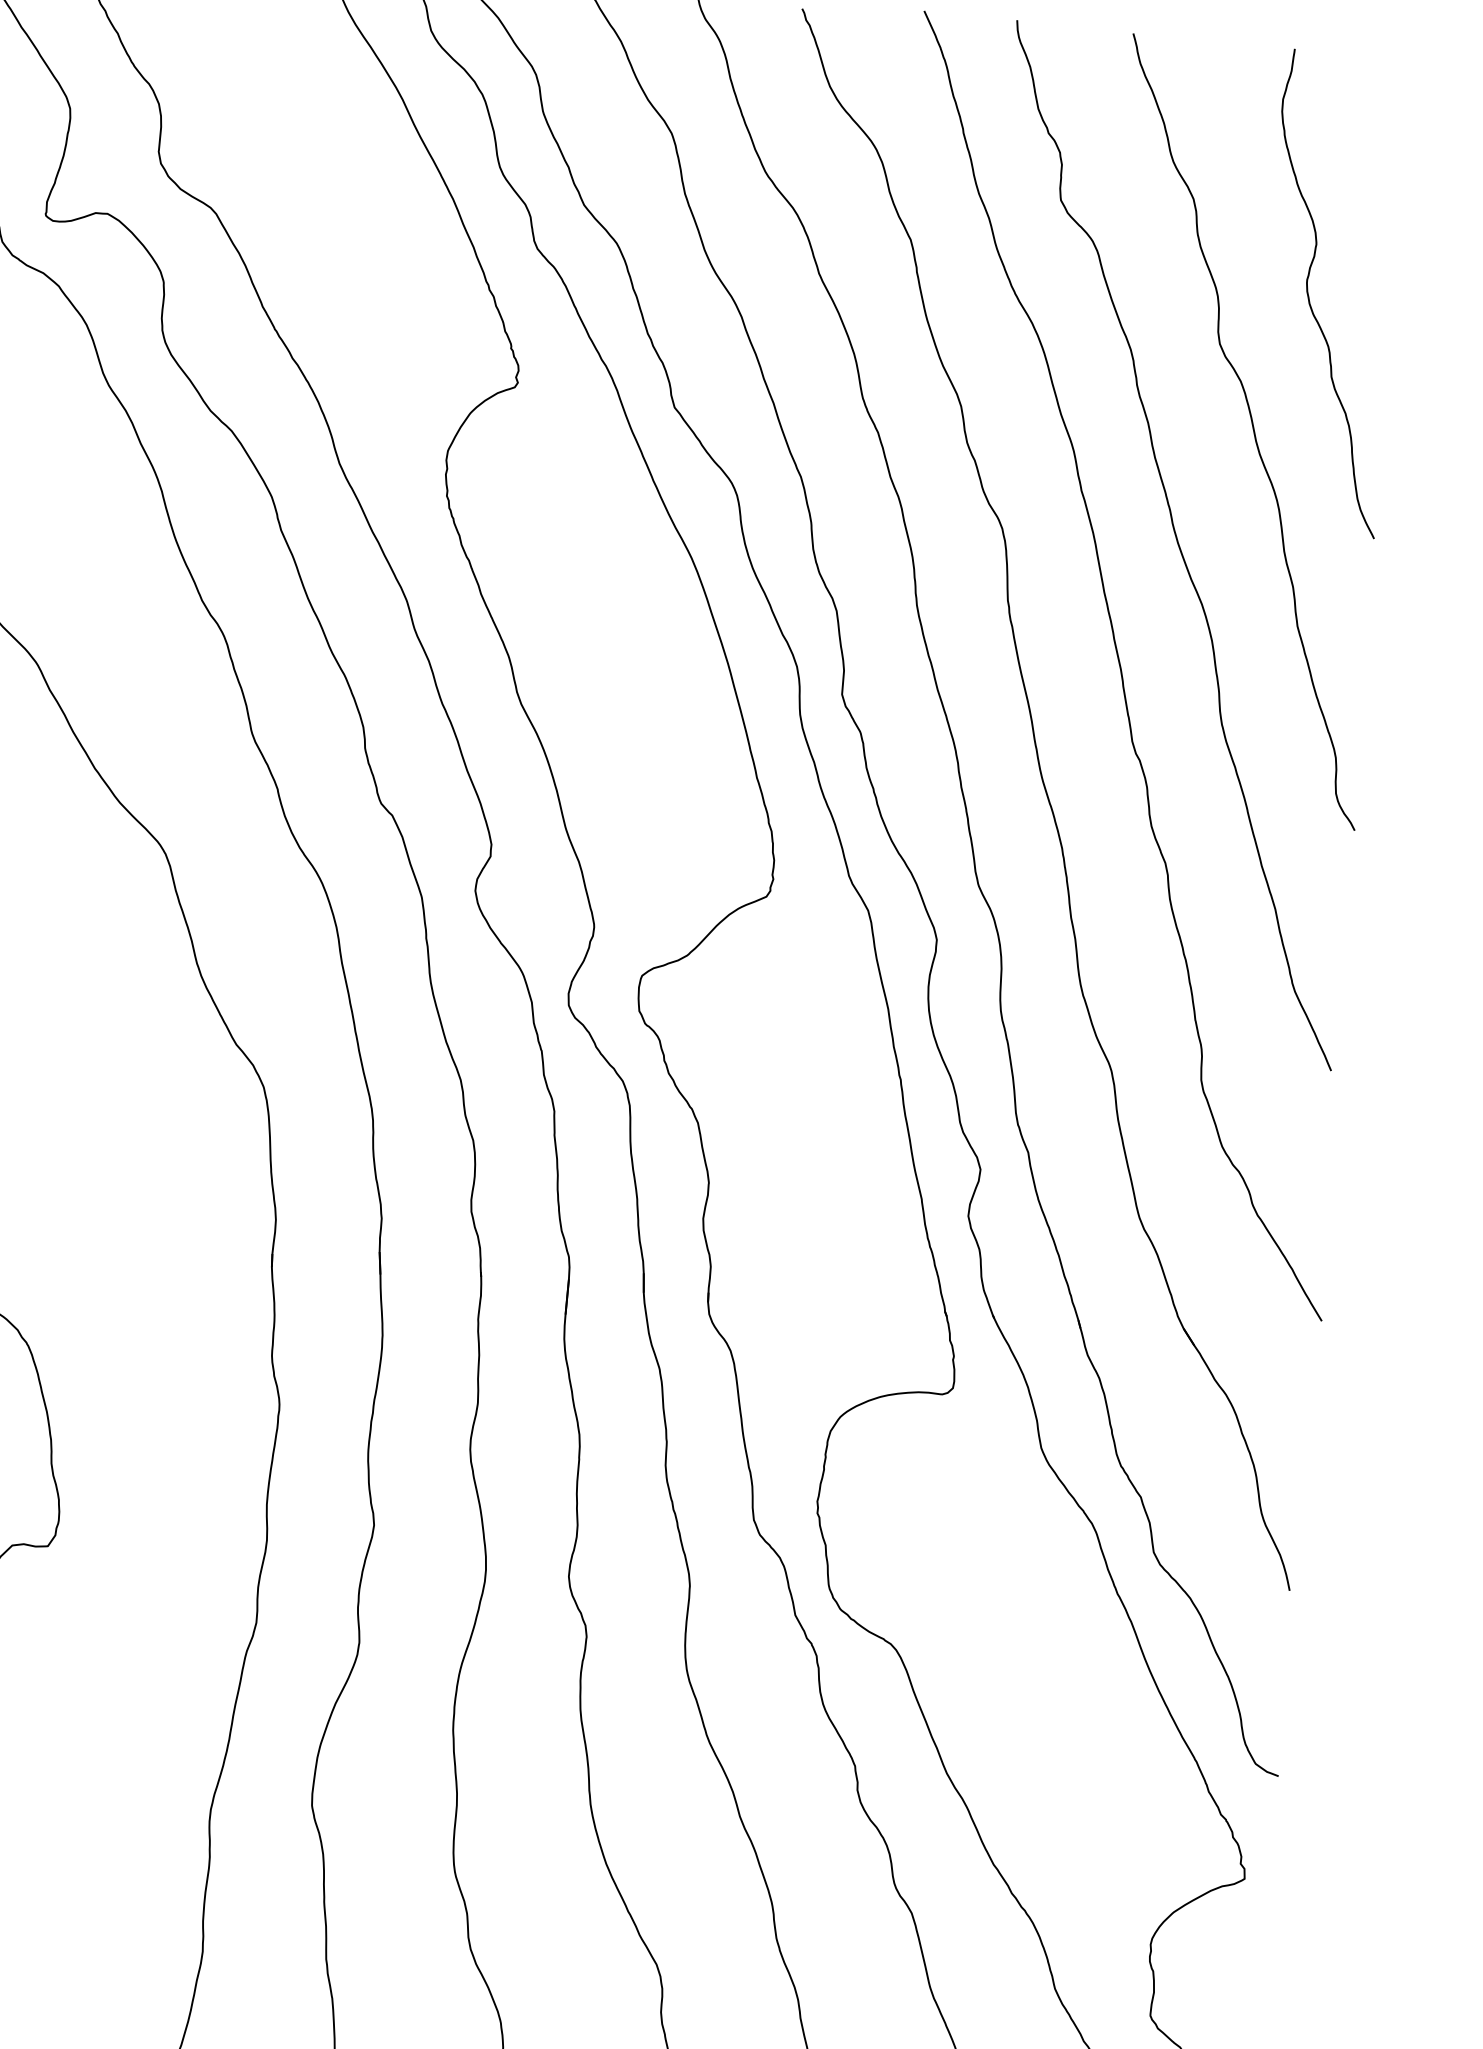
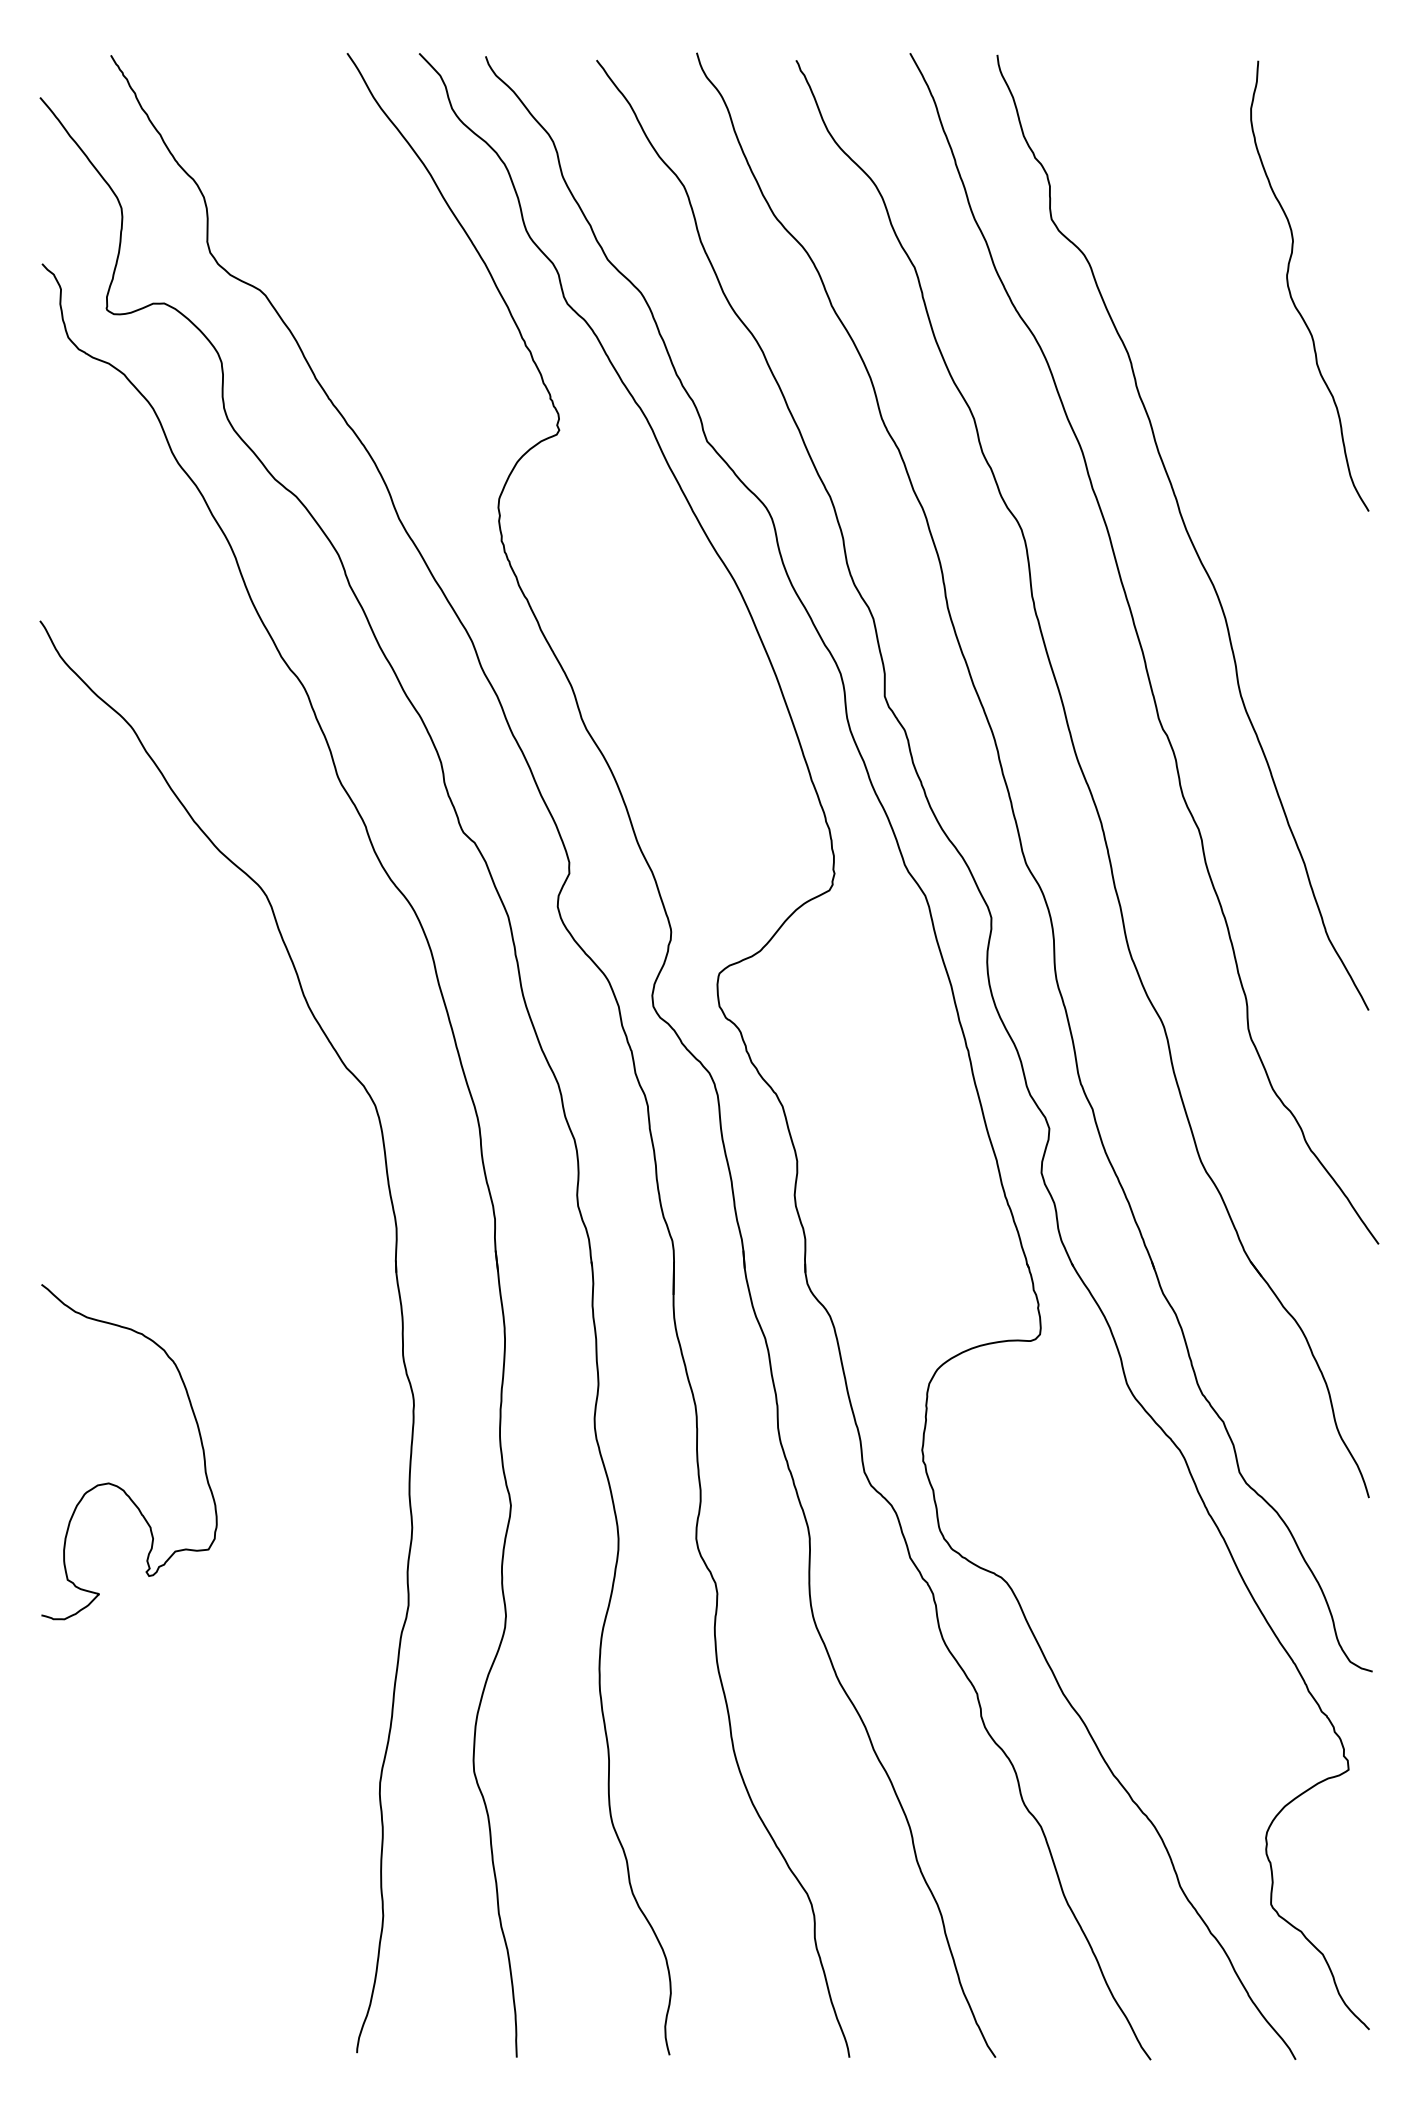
curve: (1252, 430) -> (1247, 419), removed

